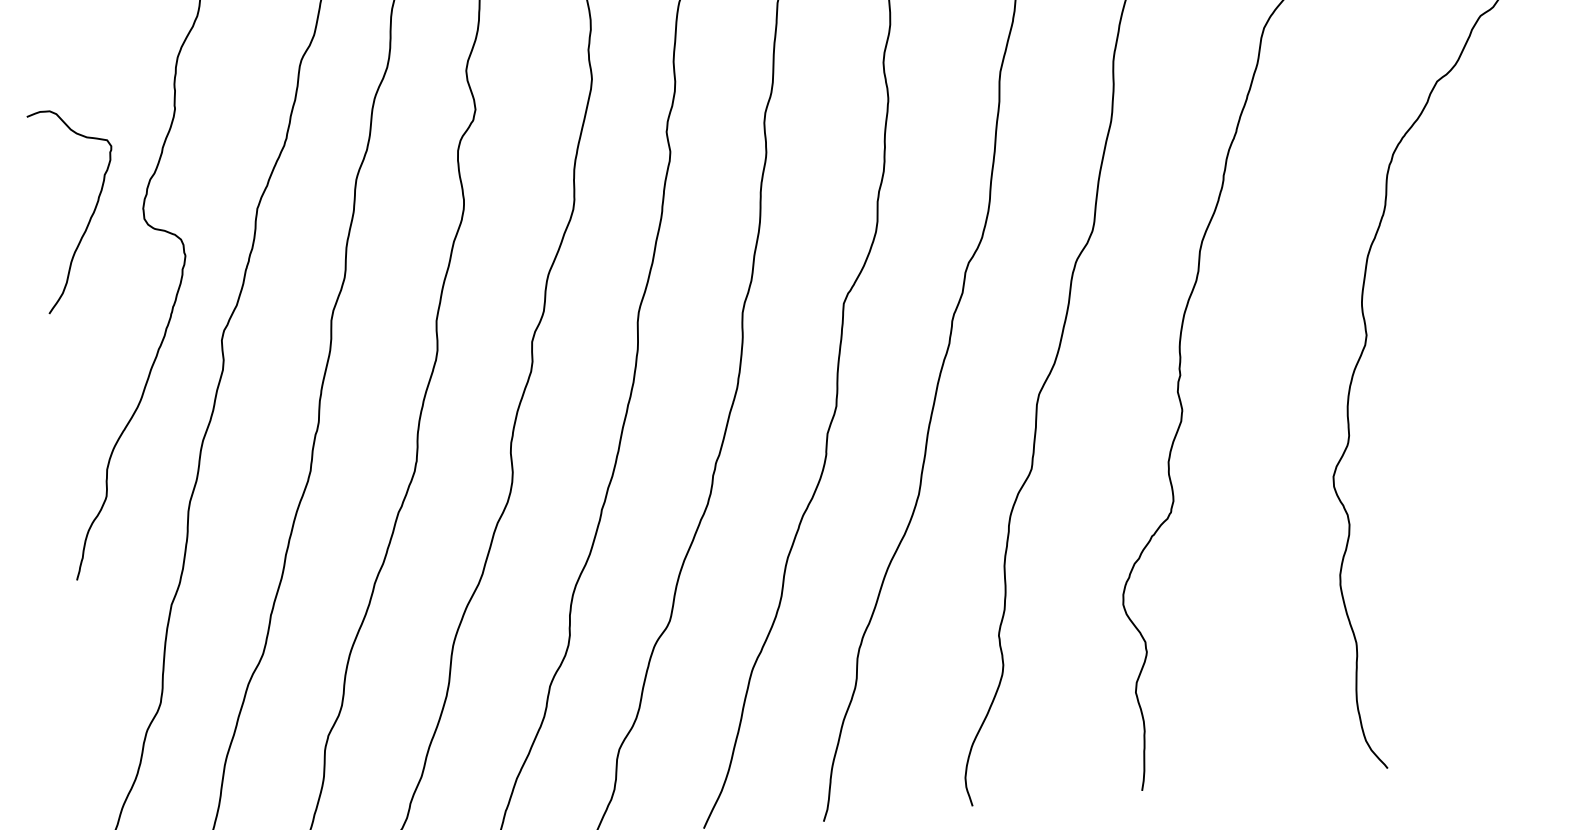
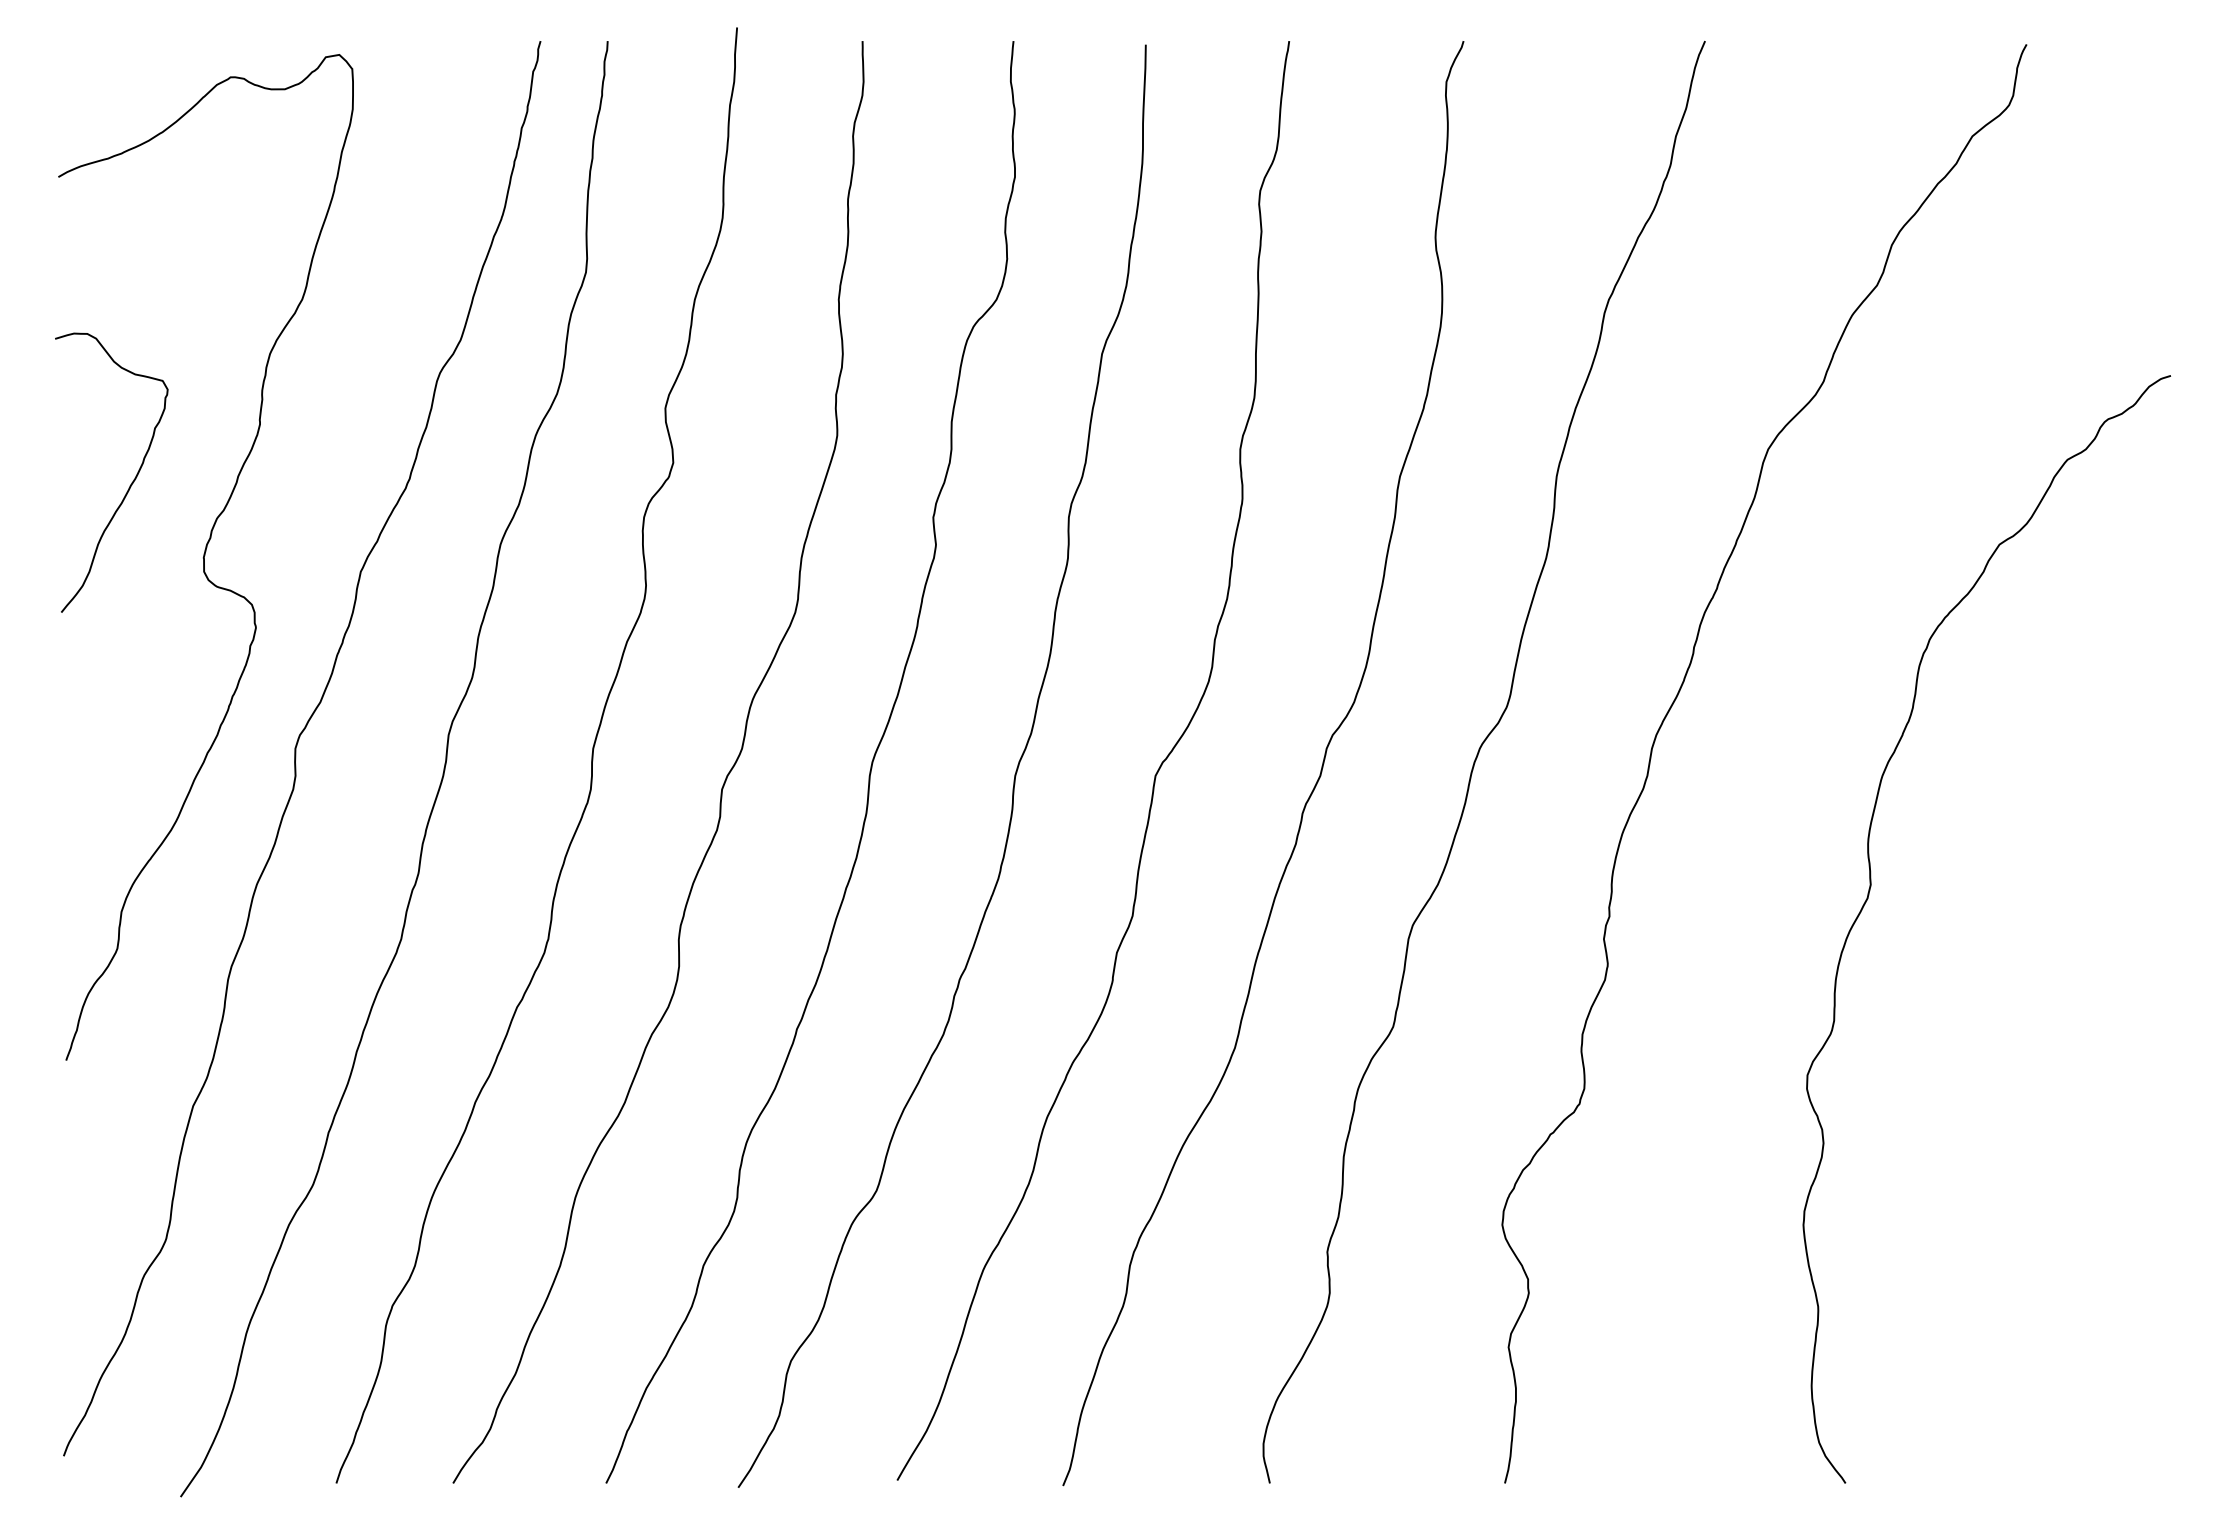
curve: (90, 217) -> (129, 485), moved

